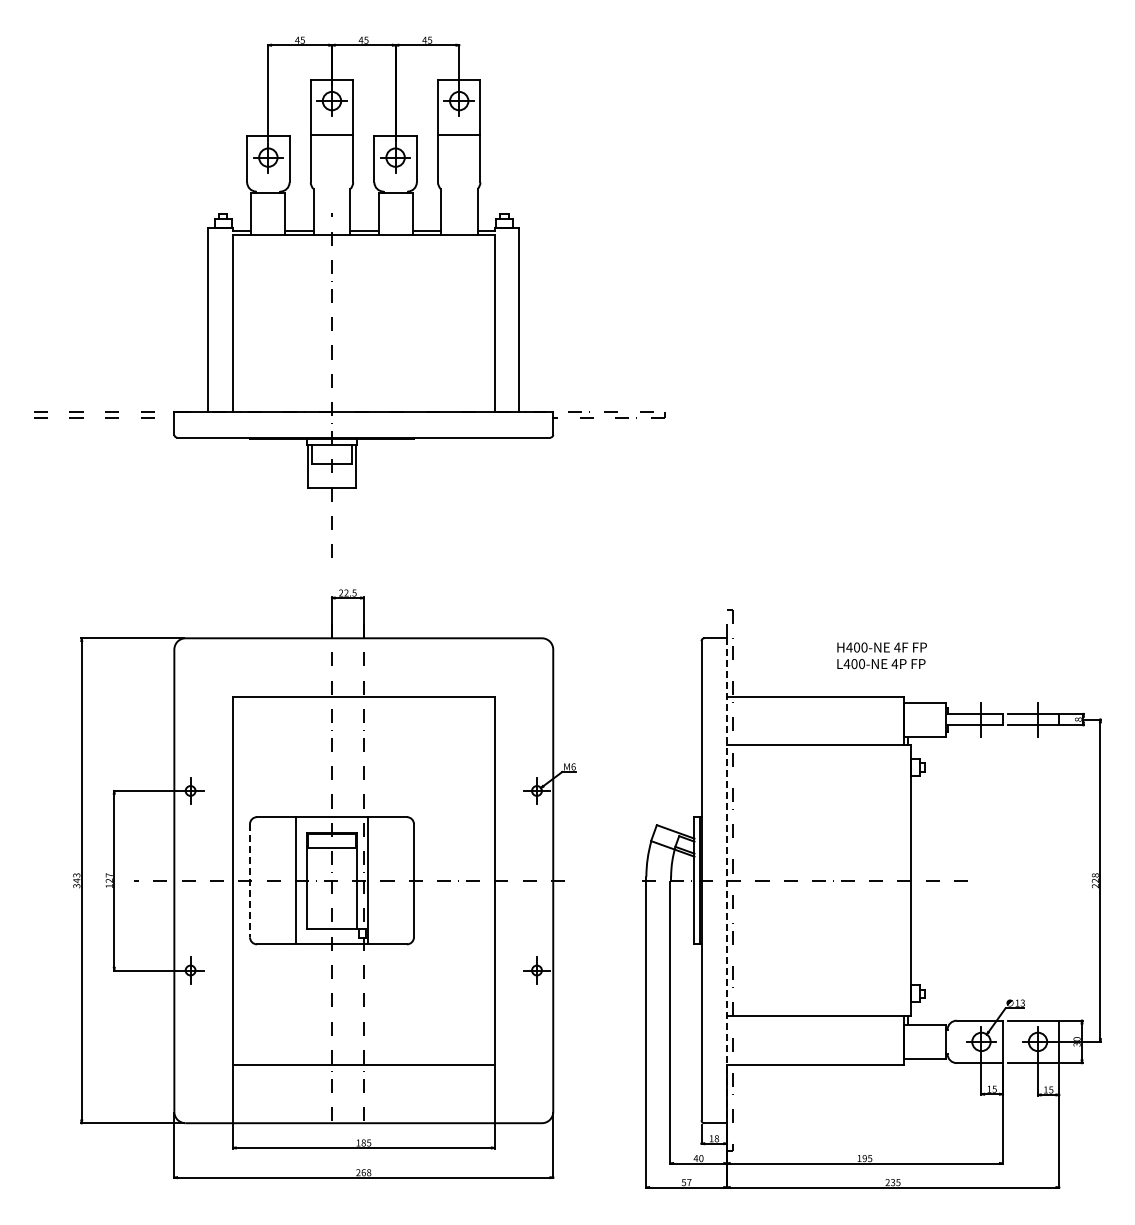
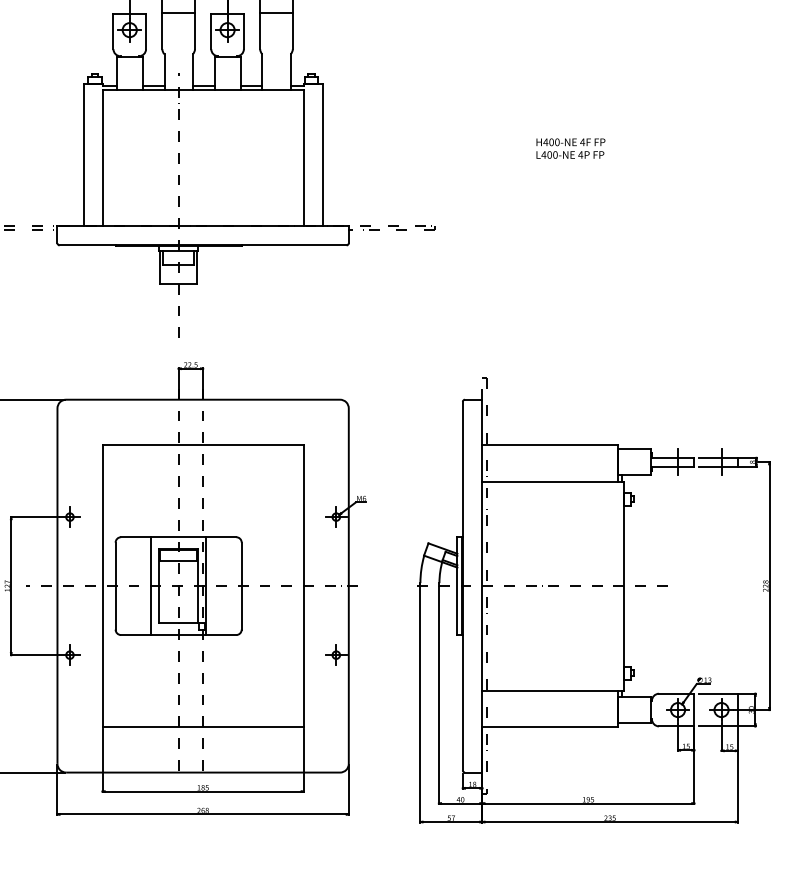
text: (881, 655) -> (570, 148), moved
line: (249, 880) -> (115, 585), dashed -> solid
line: (726, 881) -> (482, 586), dashed -> solid

